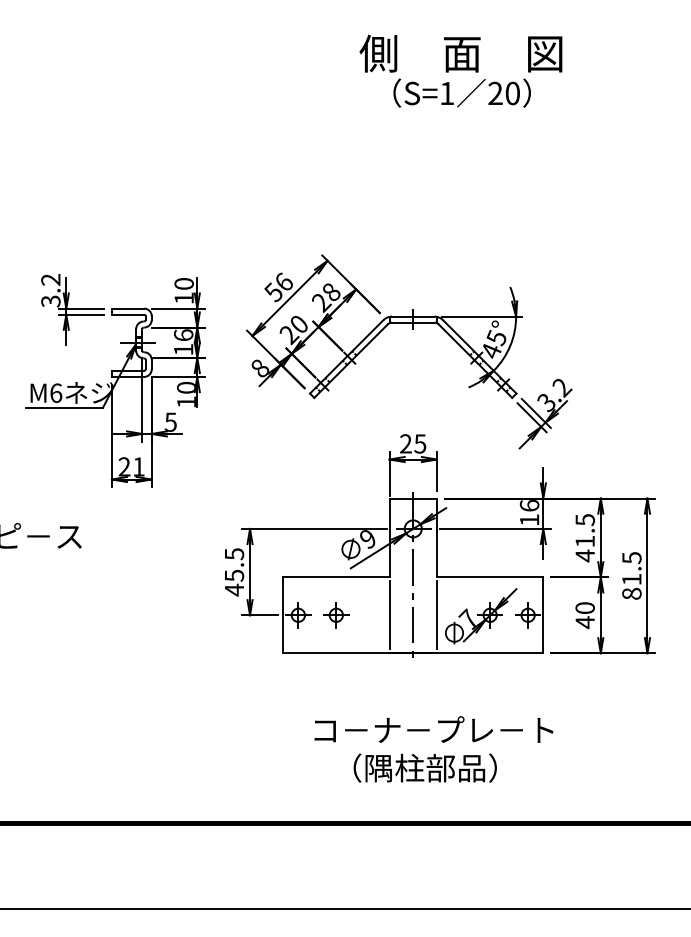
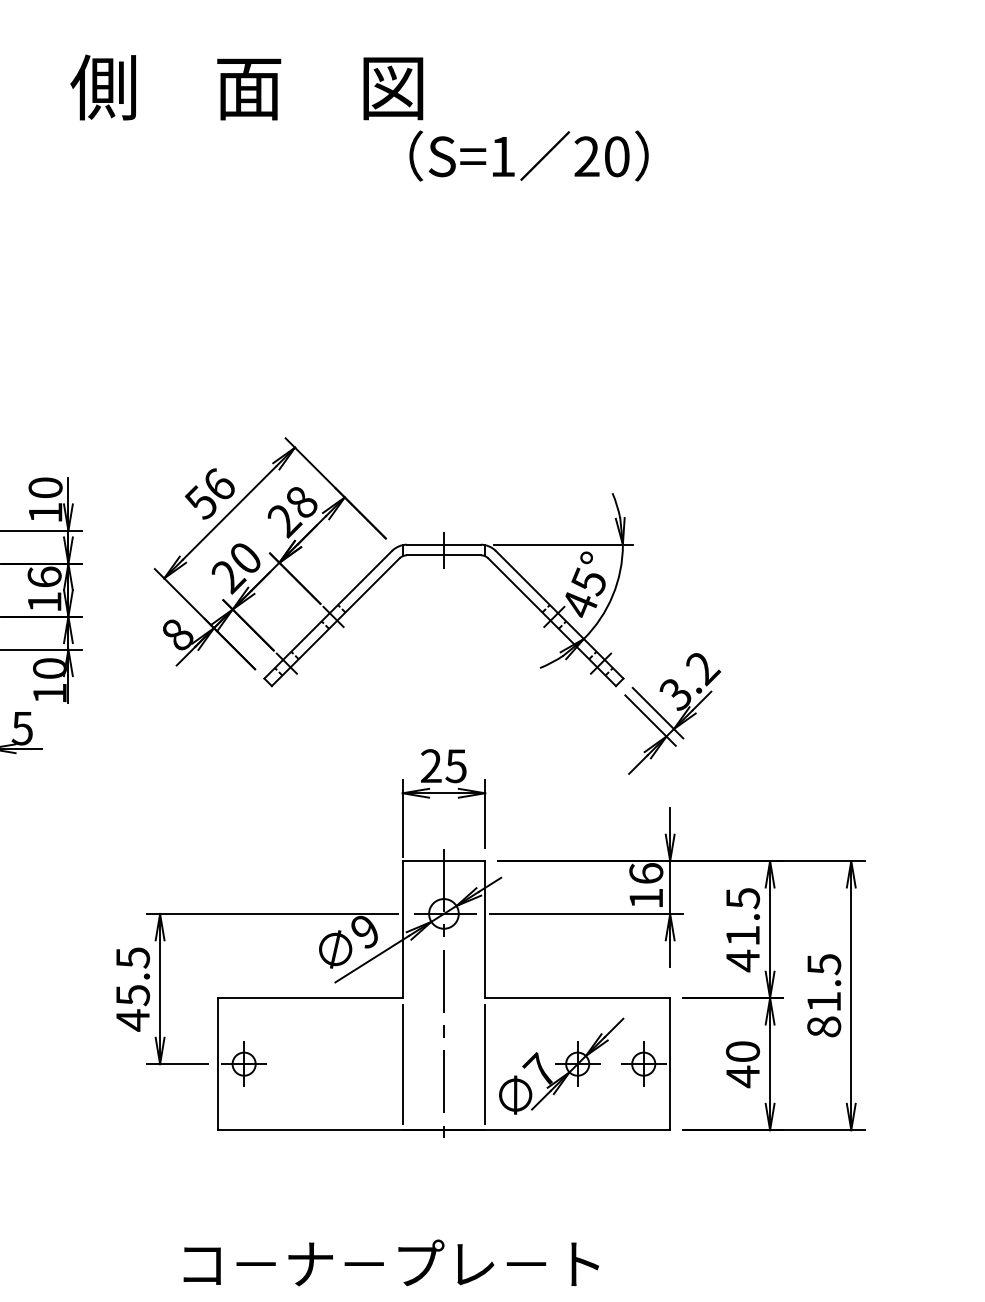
text: (460, 53) -> (246, 87), moved
part: (336, 615) -> (310, 1064), removed
text: (433, 729) -> (390, 1262), moved

